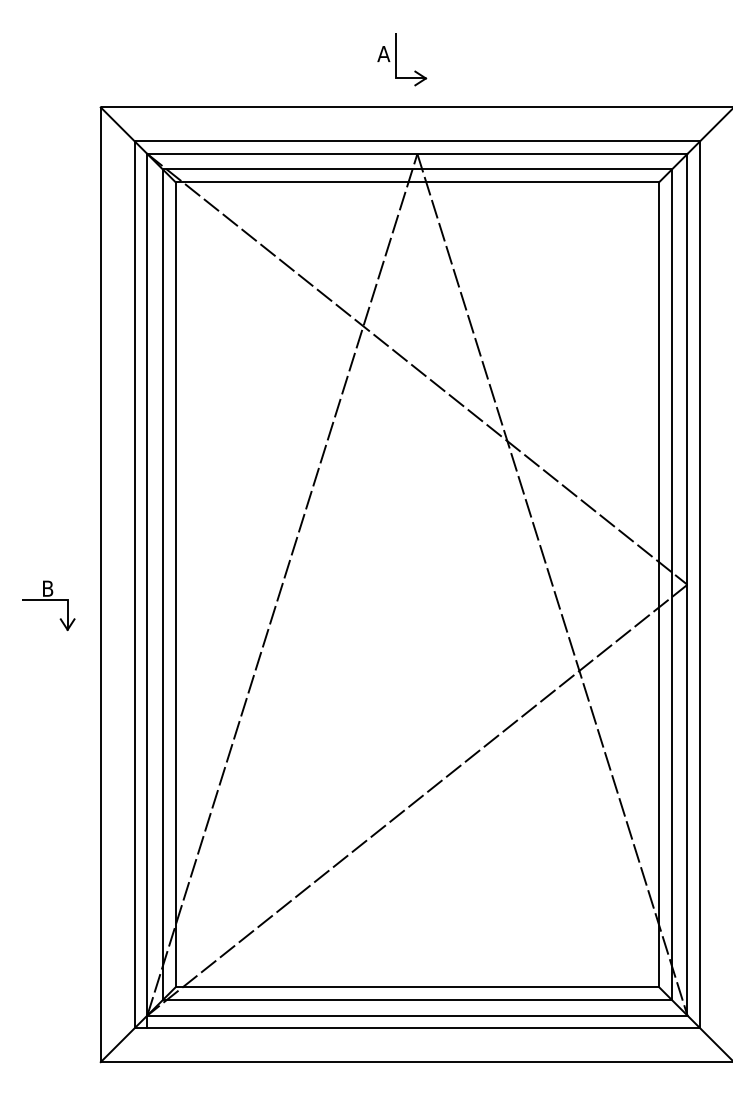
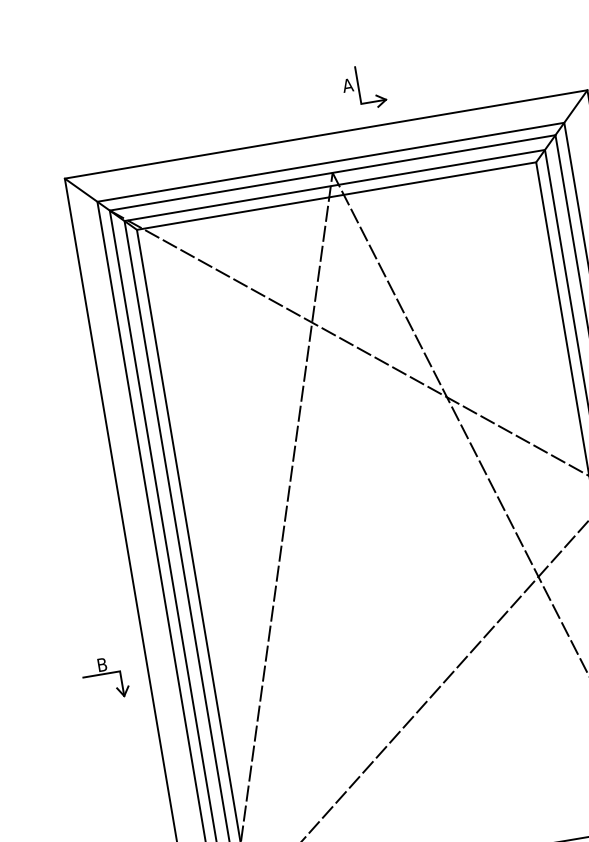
part: (402, 59) -> (364, 87), moved
part: (48, 605) -> (105, 678), moved

